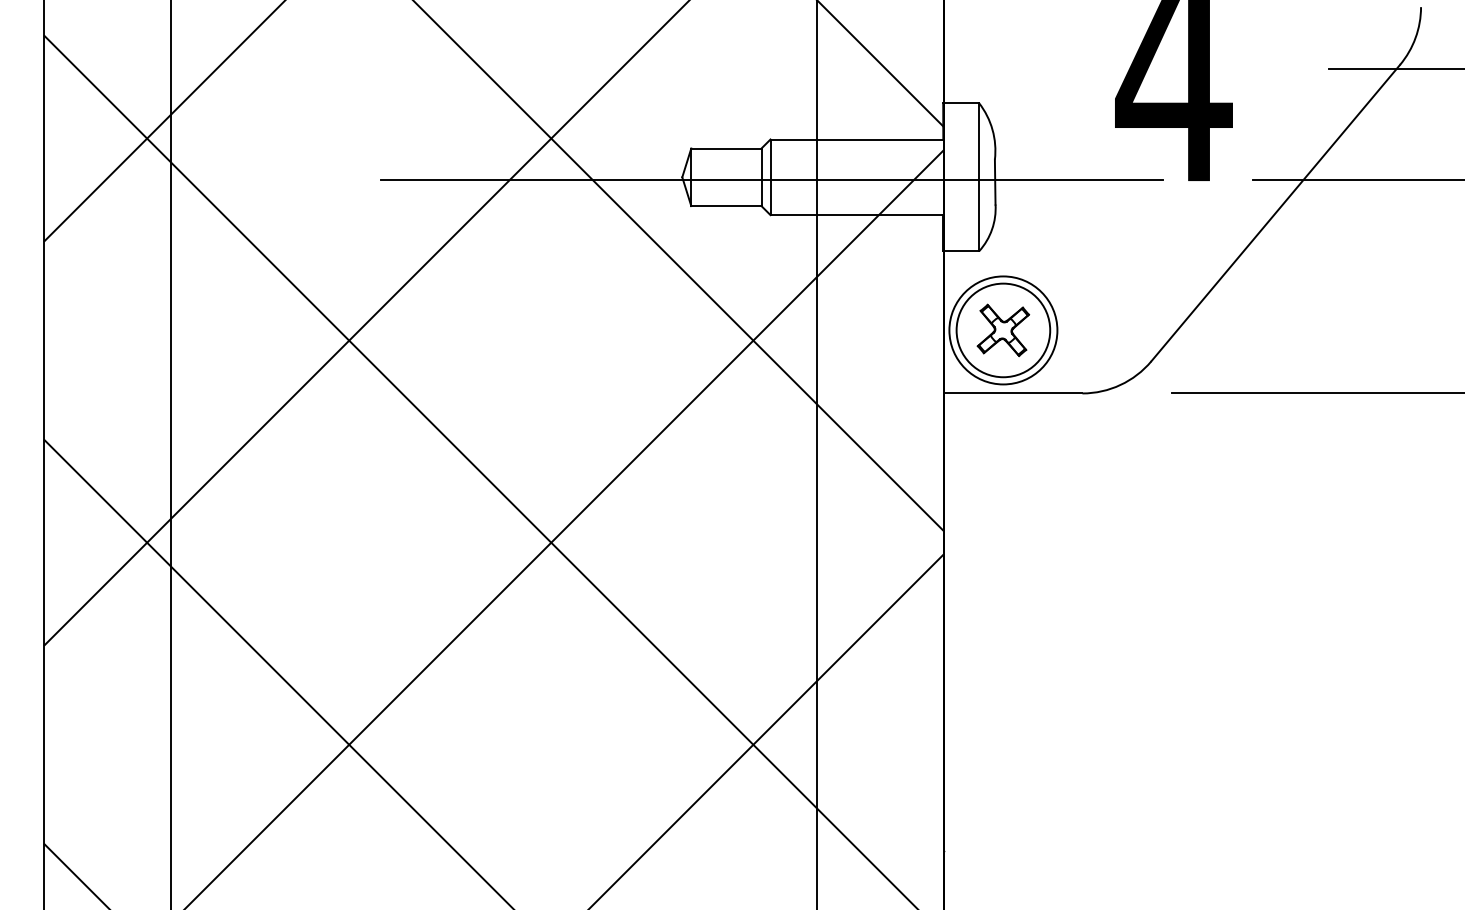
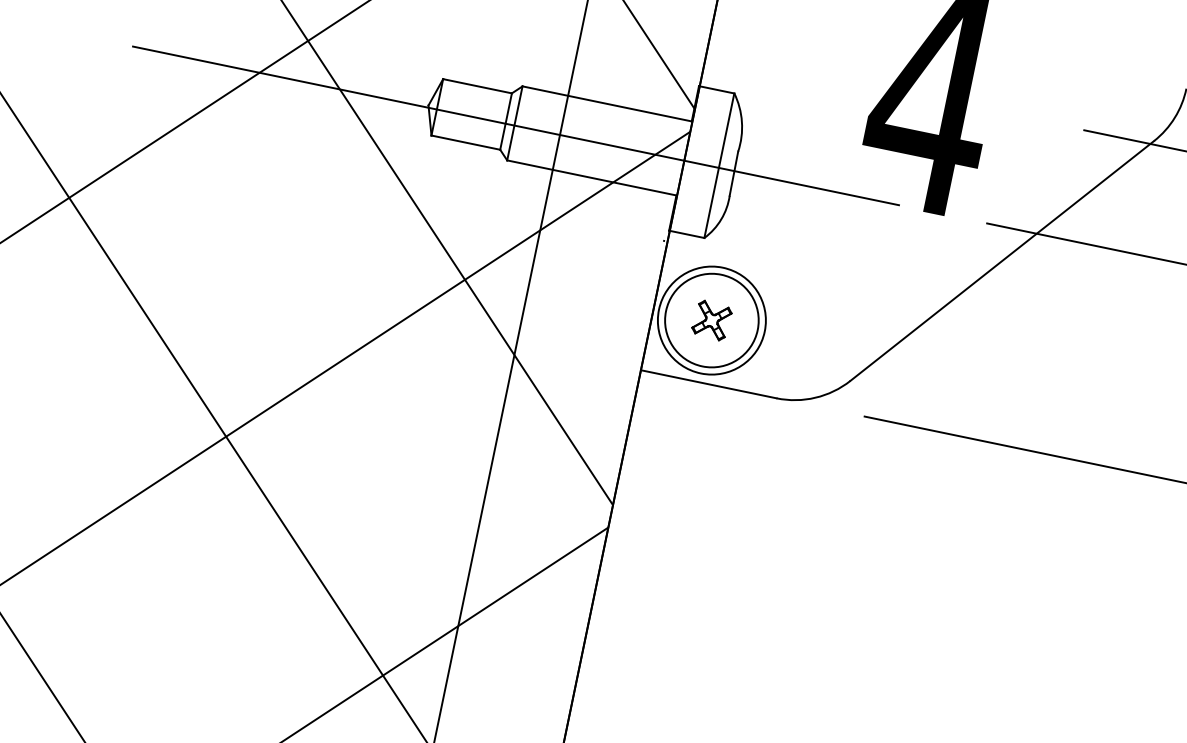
part: (1003, 330) -> (711, 320), size x0.7

